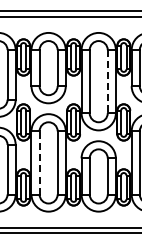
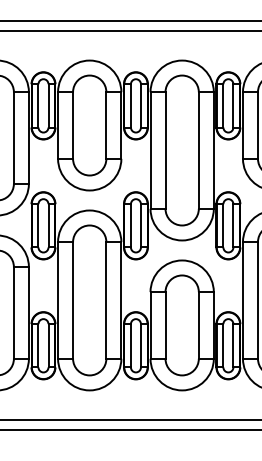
line: (107, 81) -> (198, 150), dashed -> solid
line: (39, 162) -> (72, 299), dashed -> solid

